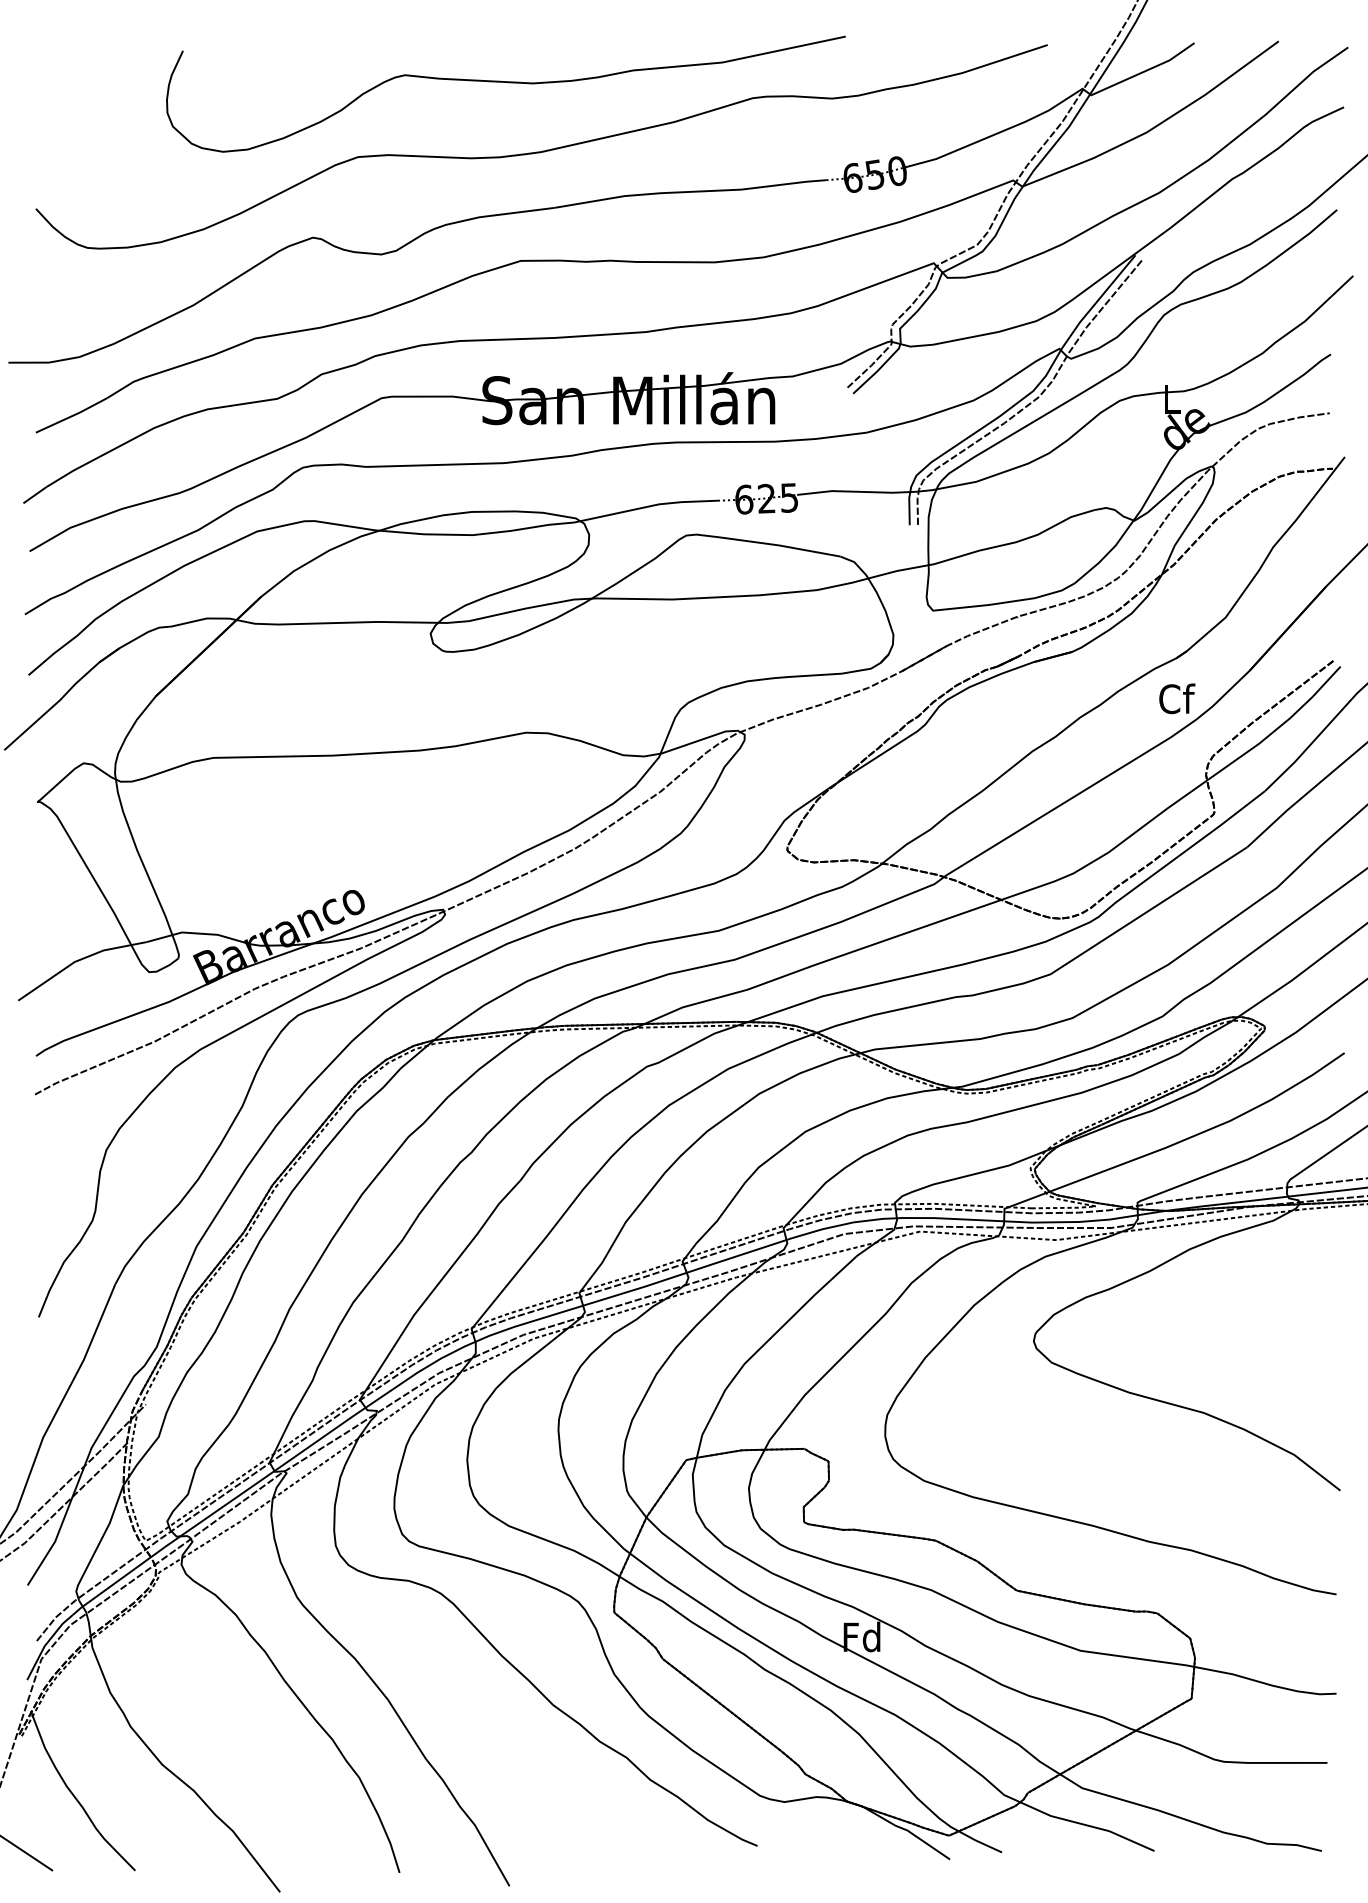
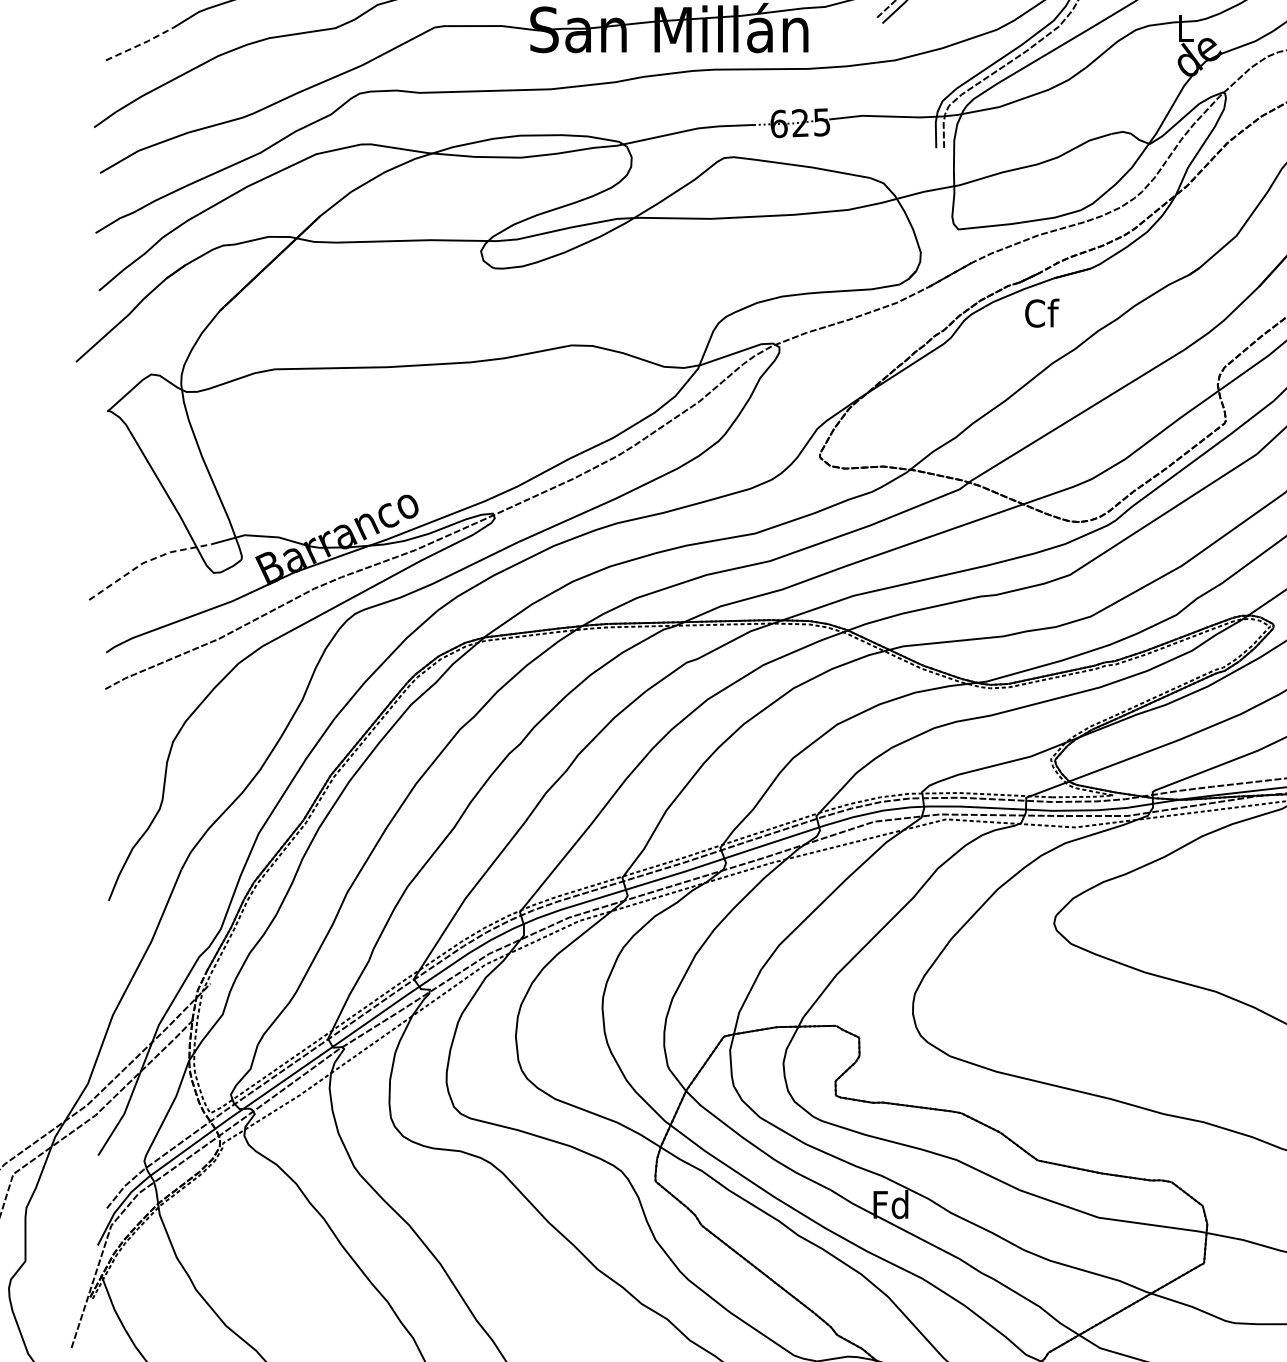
line: (72, 415) -> (140, 44), solid -> dashed
text: (1177, 698) -> (1042, 312), moved
line: (78, 960) -> (146, 561), solid -> dashed

